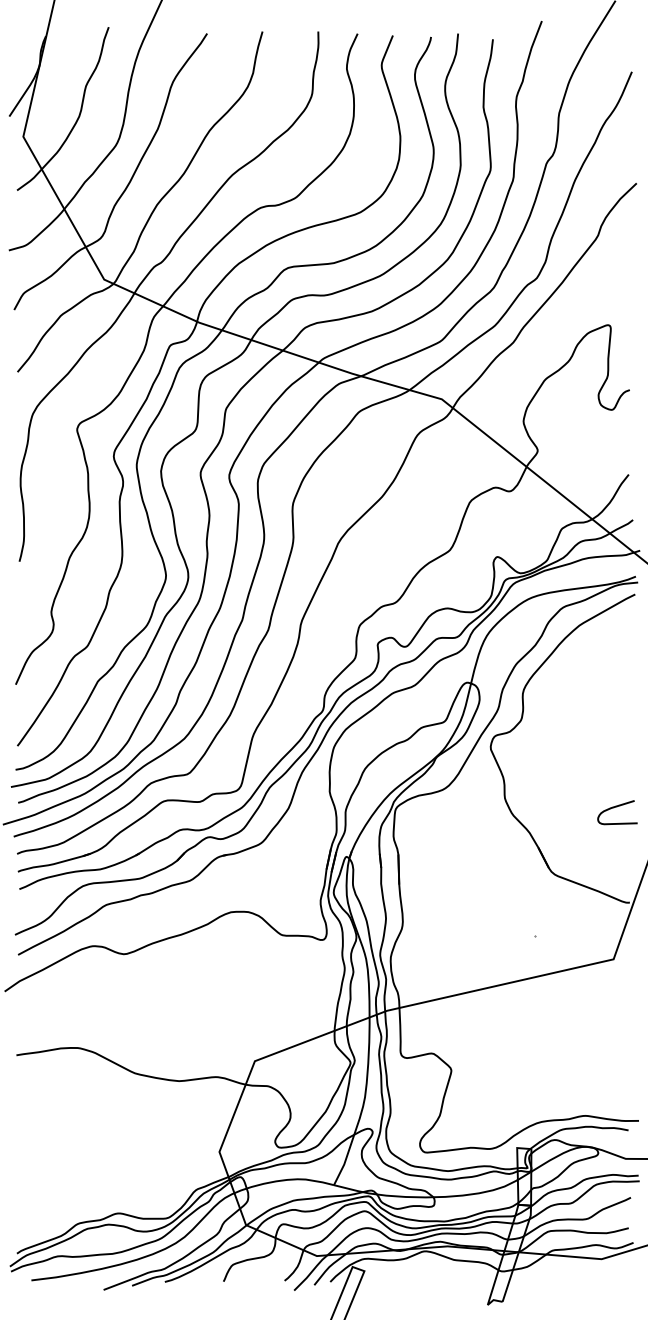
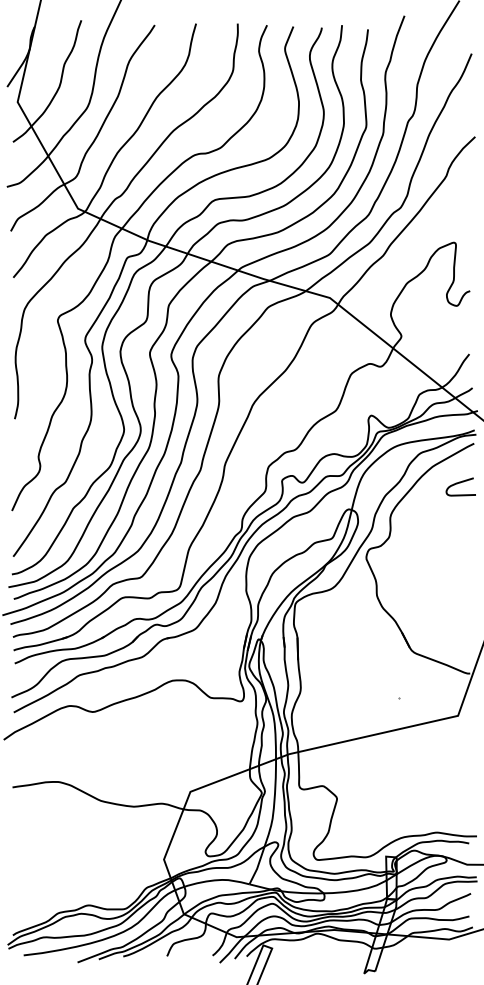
curve: (617, 807) -> (460, 483), moved

